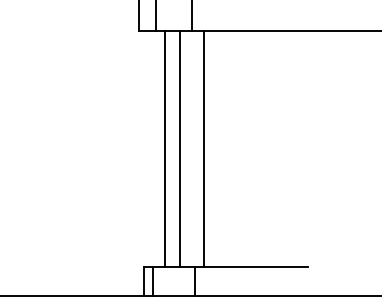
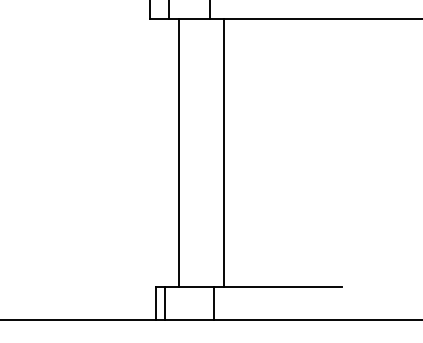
line: (179, 148) -> (195, 152), removed

